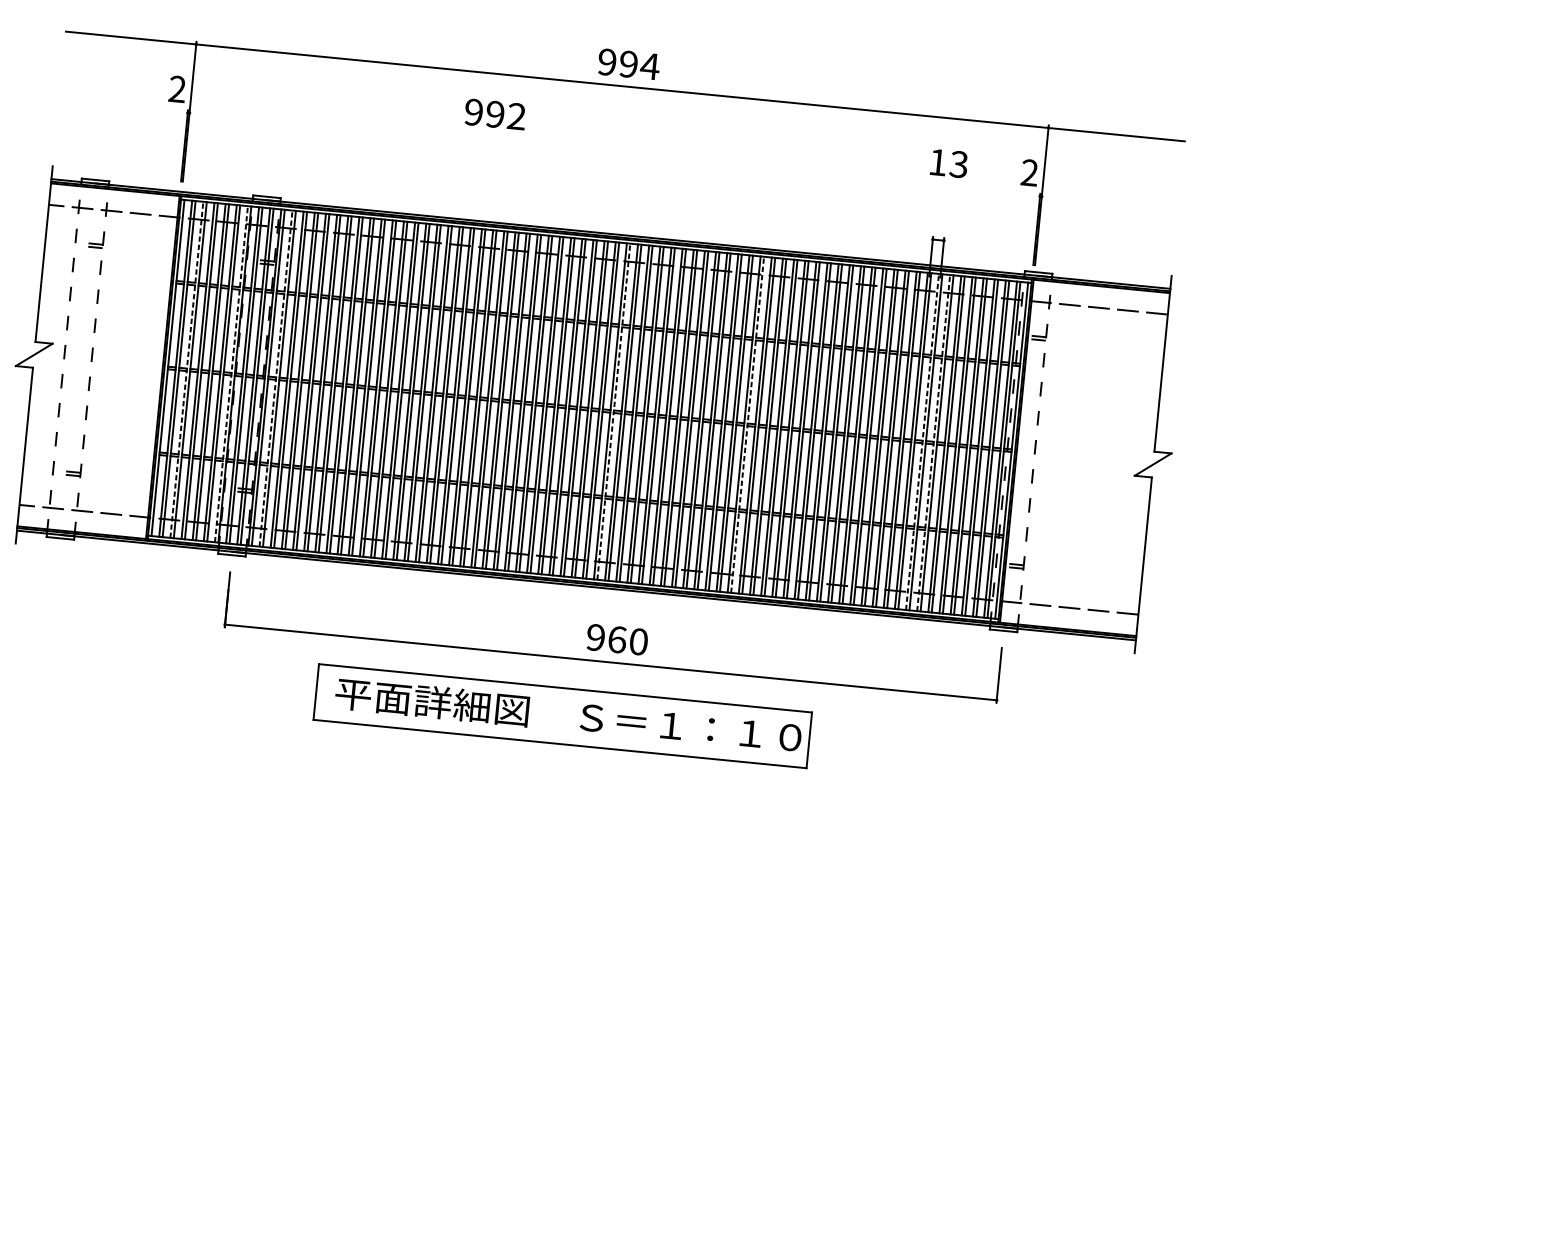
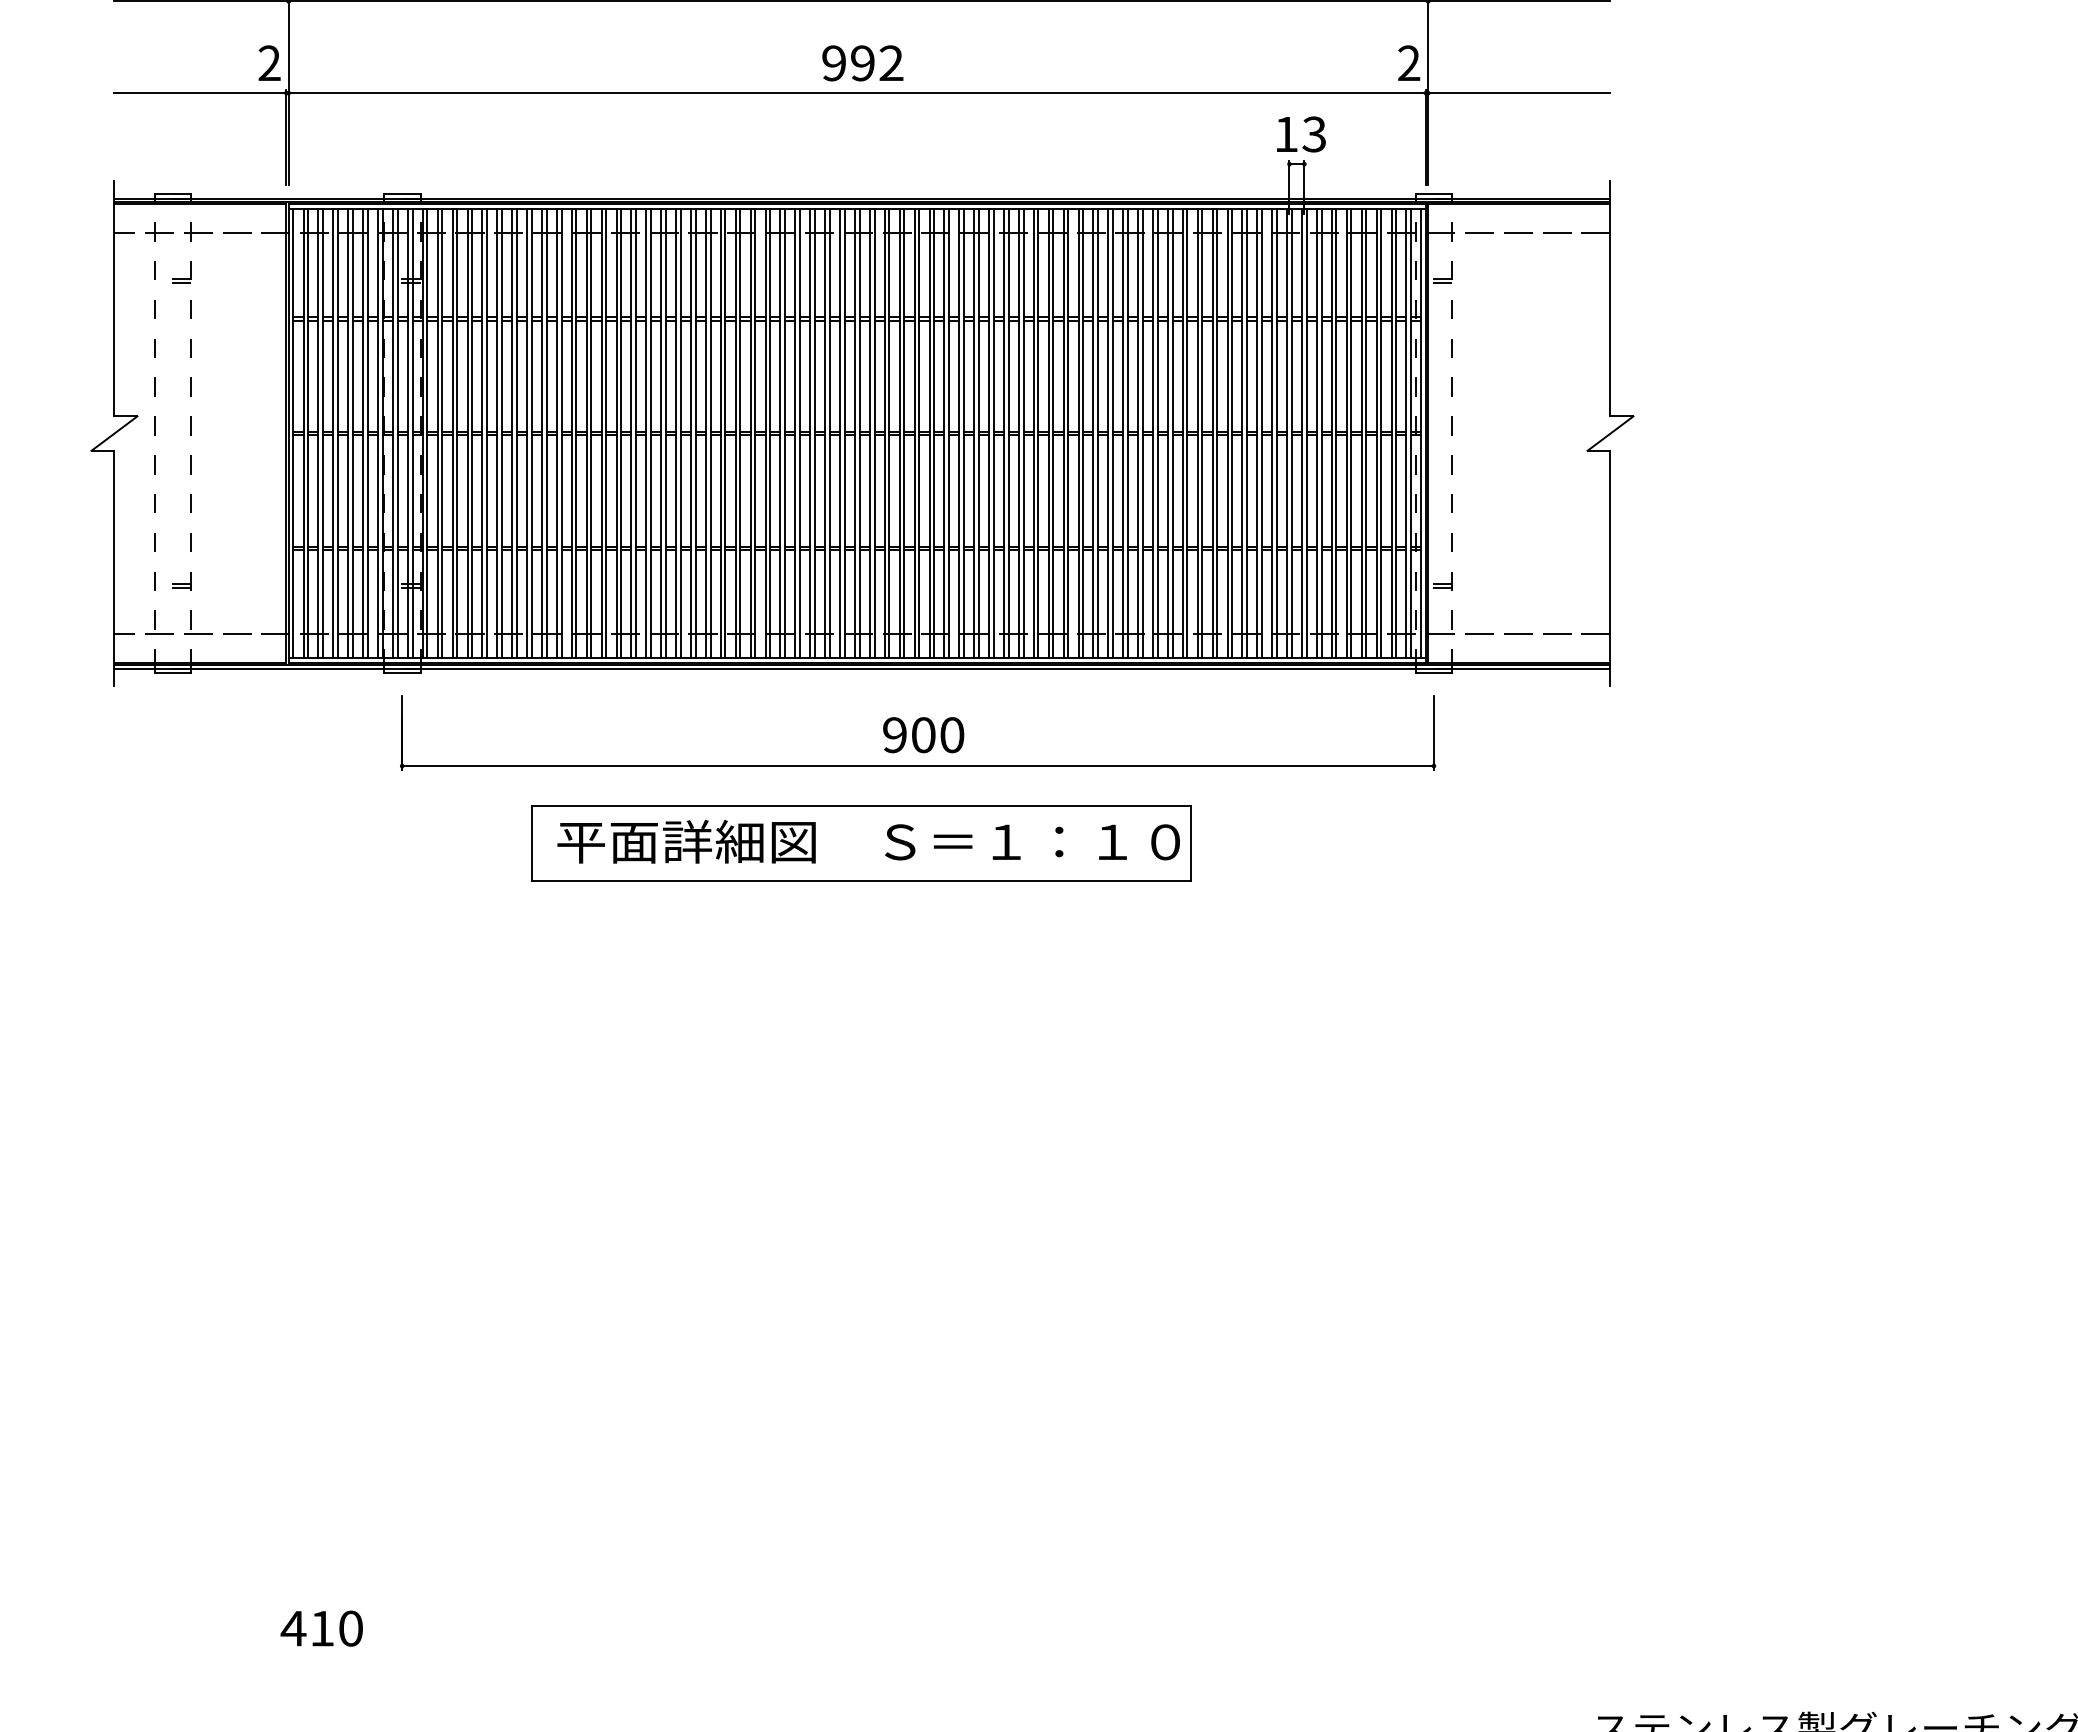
text: (495, 114) -> (862, 63), moved
line: (618, 155) -> (862, 93), added
text: (949, 163) -> (1301, 134), moved
line: (186, 369) -> (318, 433), dashed -> solid
line: (231, 374) -> (378, 433), dashed -> solid
line: (275, 378) -> (437, 433), dashed -> solid
line: (613, 411) -> (889, 433), dashed -> solid
line: (747, 424) -> (1068, 433), dashed -> solid
line: (922, 441) -> (1302, 433), dashed -> solid
line: (934, 443) -> (1317, 433), dashed -> solid
text: (617, 639) -> (923, 735), 960 -> 900

